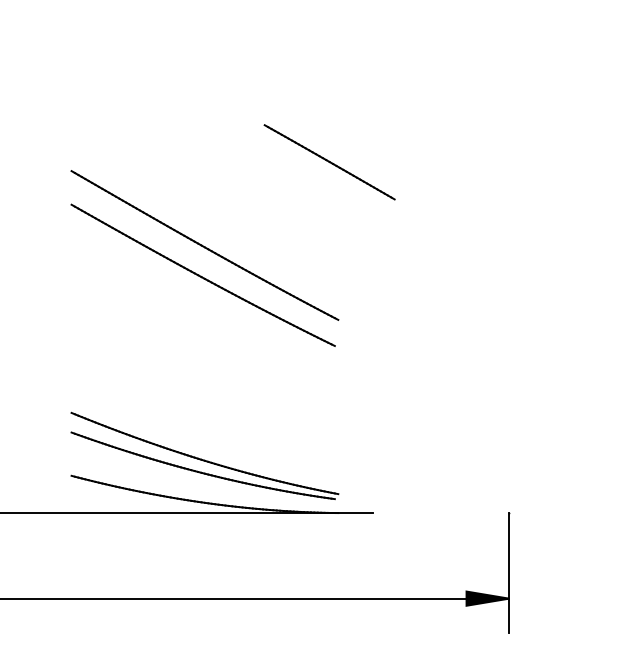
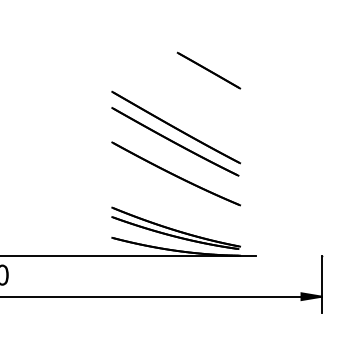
line: (328, 161) -> (208, 70), moved
part: (203, 341) -> (175, 173), added

